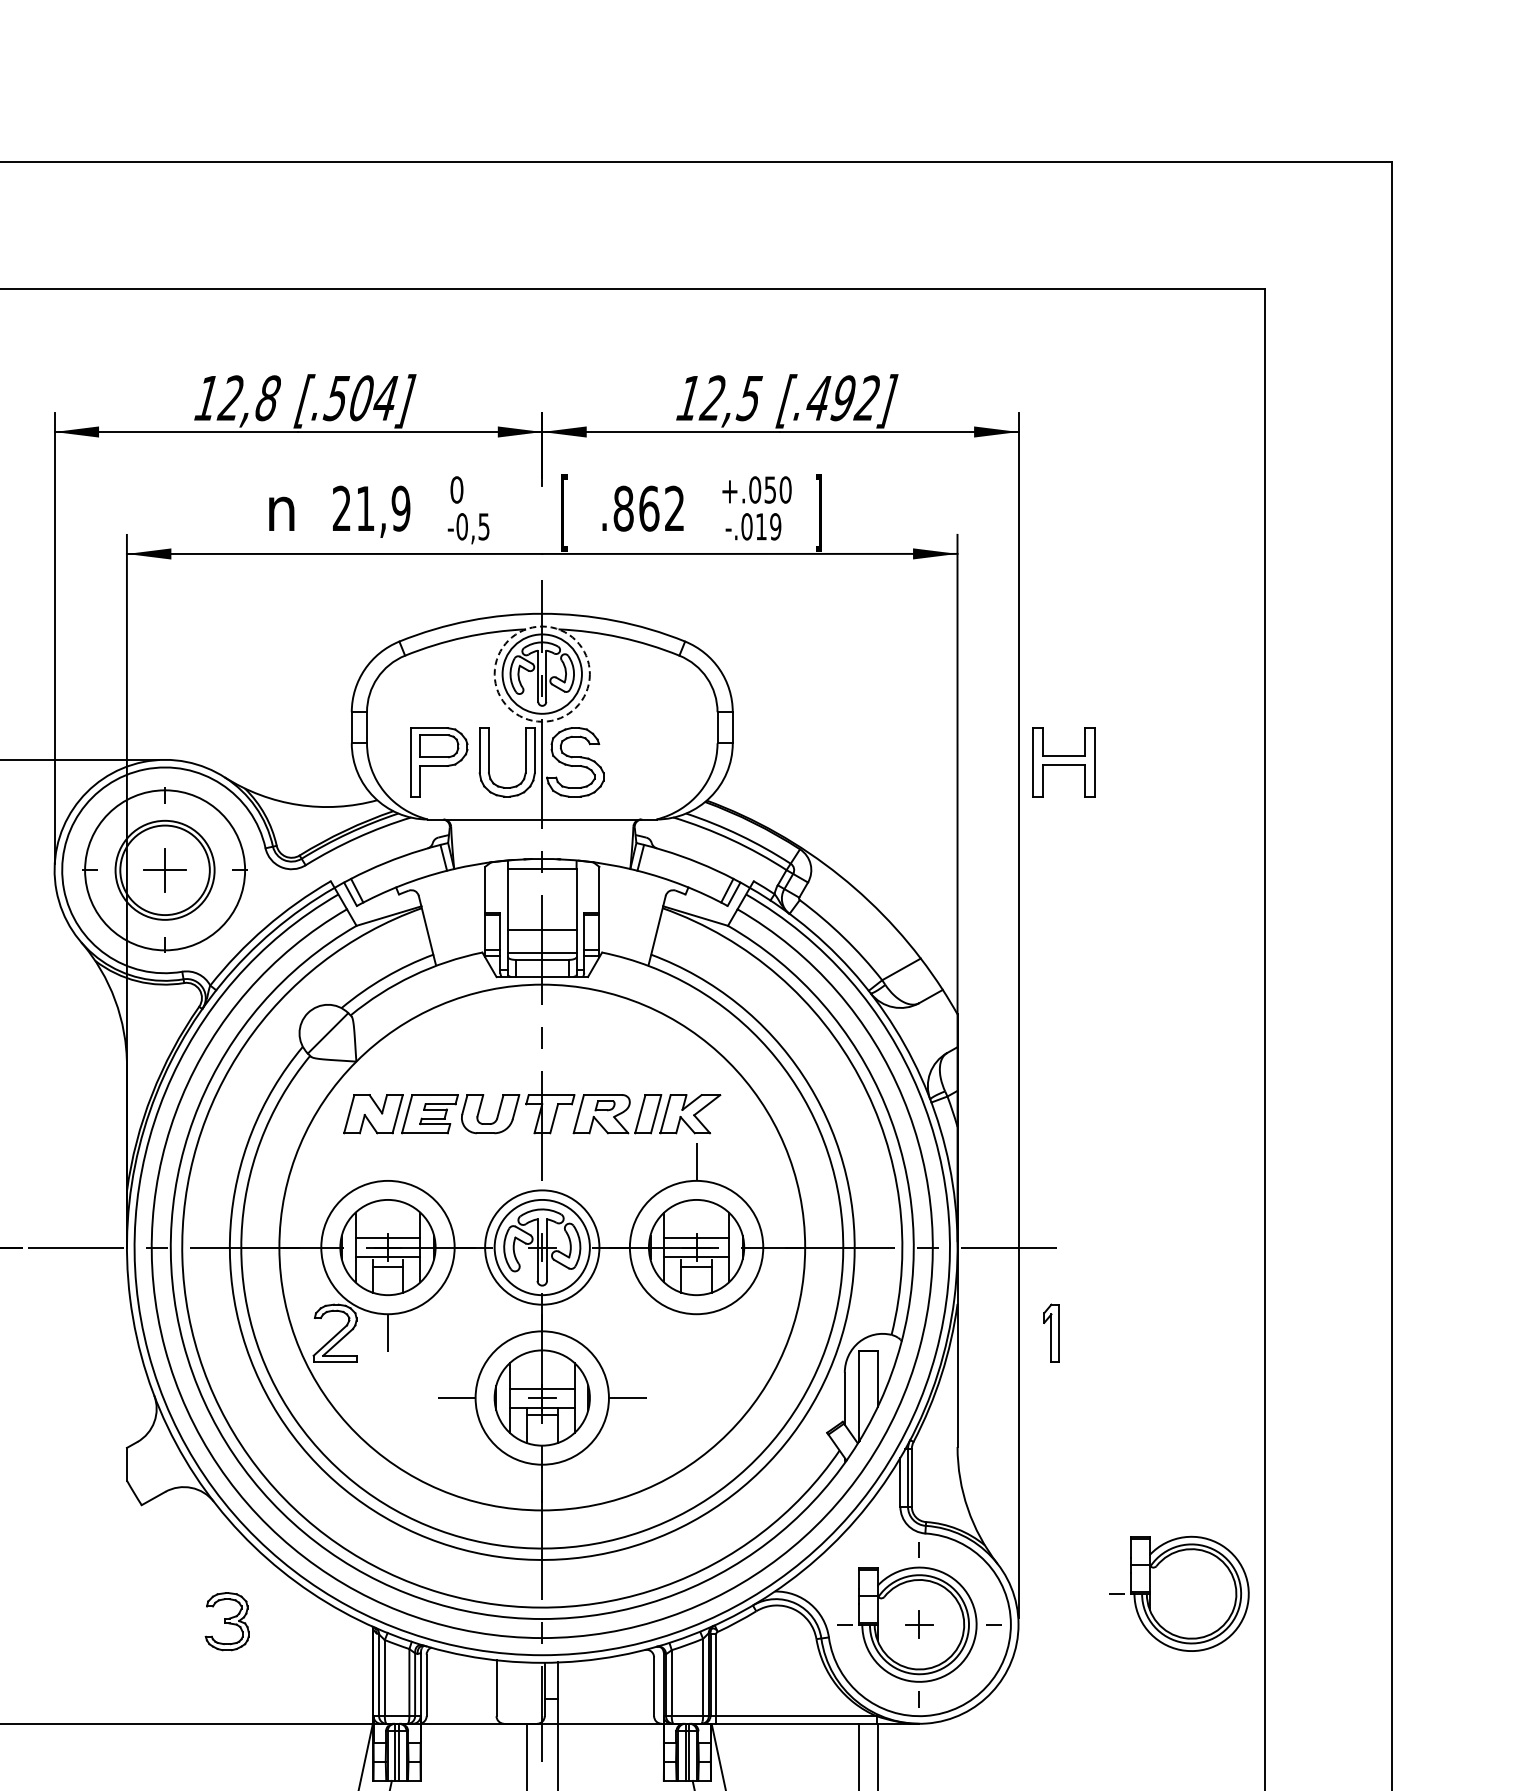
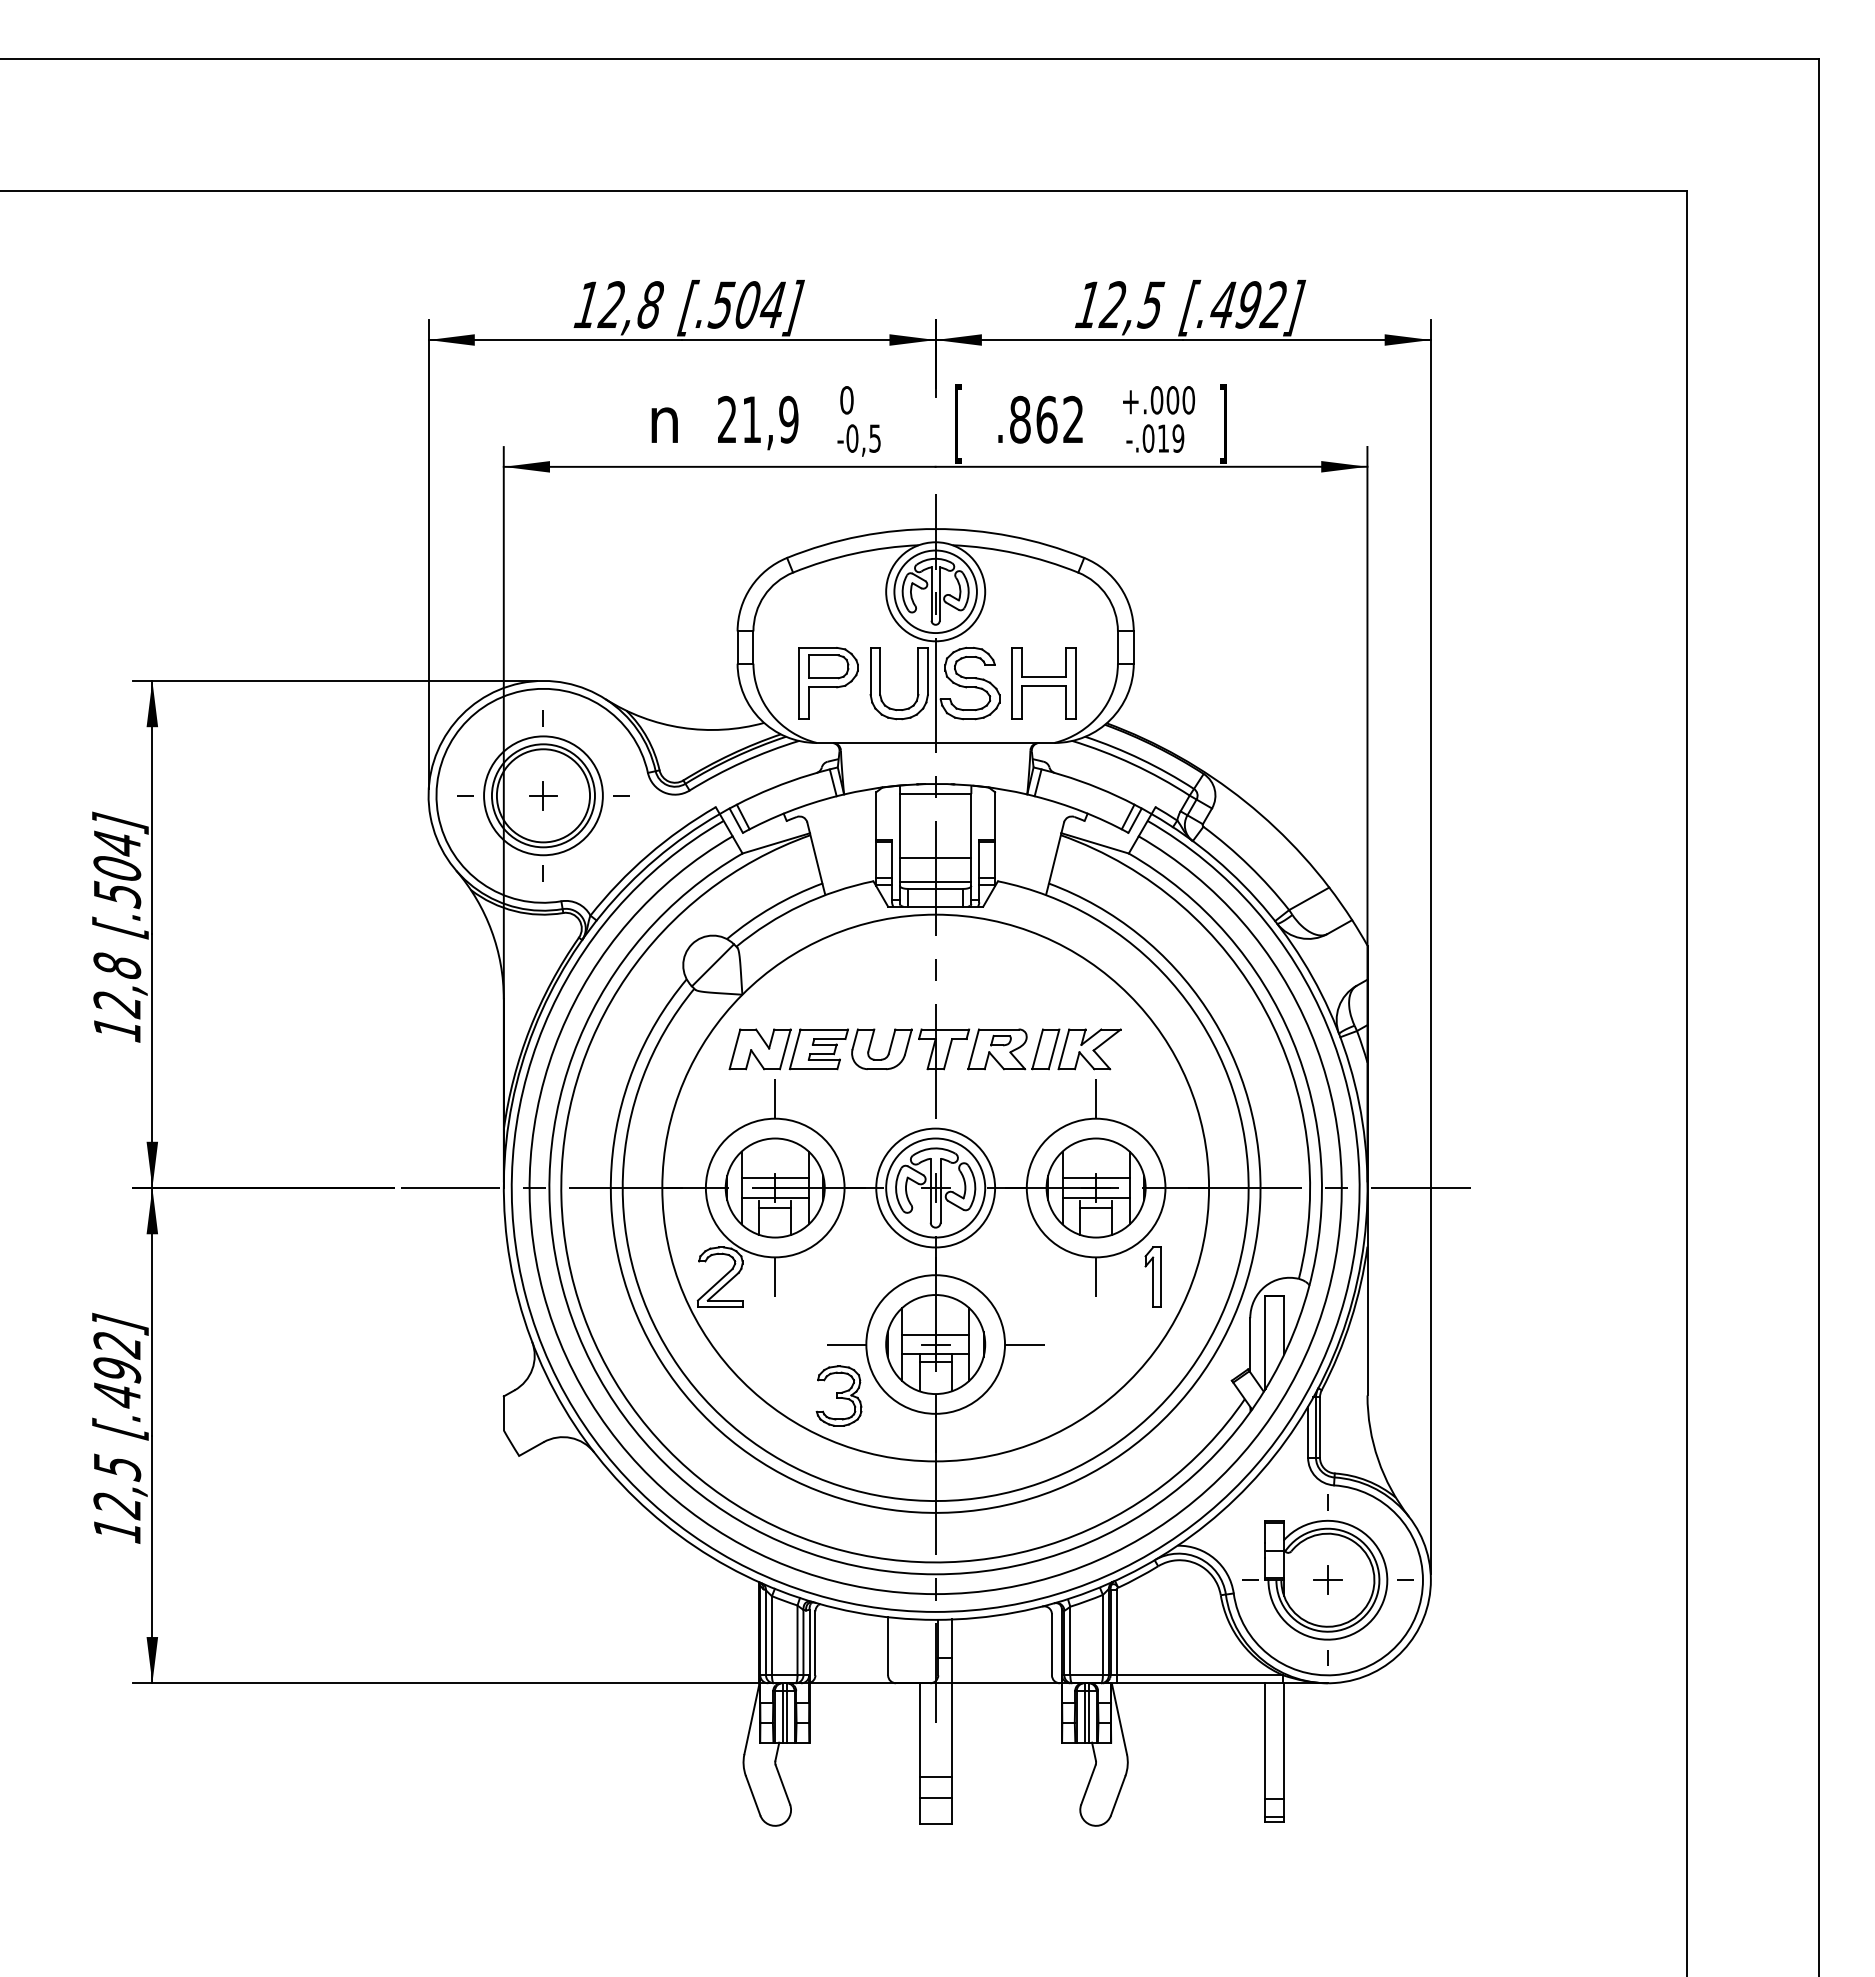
text: (770, 490) -> (1172, 400), +.050 -> +.000
circle: (542, 673) -> (935, 591), dashed -> solid
part: (1063, 762) -> (1043, 683), moved
circle: (165, 870) -> (543, 795), size x0.71
part: (165, 870) -> (543, 795), size x0.62
line: (388, 1161) -> (775, 1098), added
line: (696, 1332) -> (1096, 1276), added
part: (1050, 1332) -> (1152, 1276), moved
part: (1179, 1593) -> (1598, 1547), removed
part: (226, 1621) -> (838, 1395), moved

